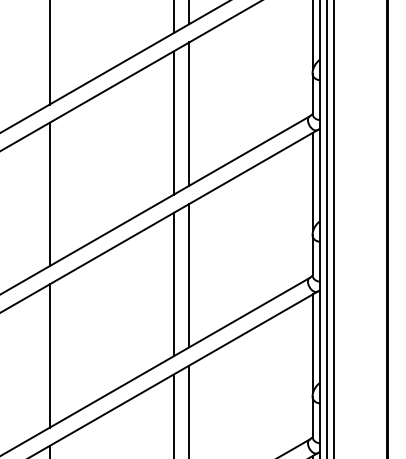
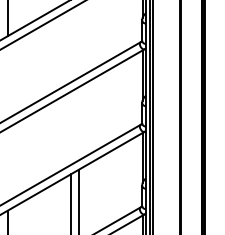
line: (189, 113) -> (79, 40), removed
line: (174, 122) -> (71, 45), removed
line: (48, 193) -> (7, 81), removed
line: (189, 275) -> (79, 123), removed
line: (174, 283) -> (71, 127), removed
line: (48, 355) -> (7, 164), removed

